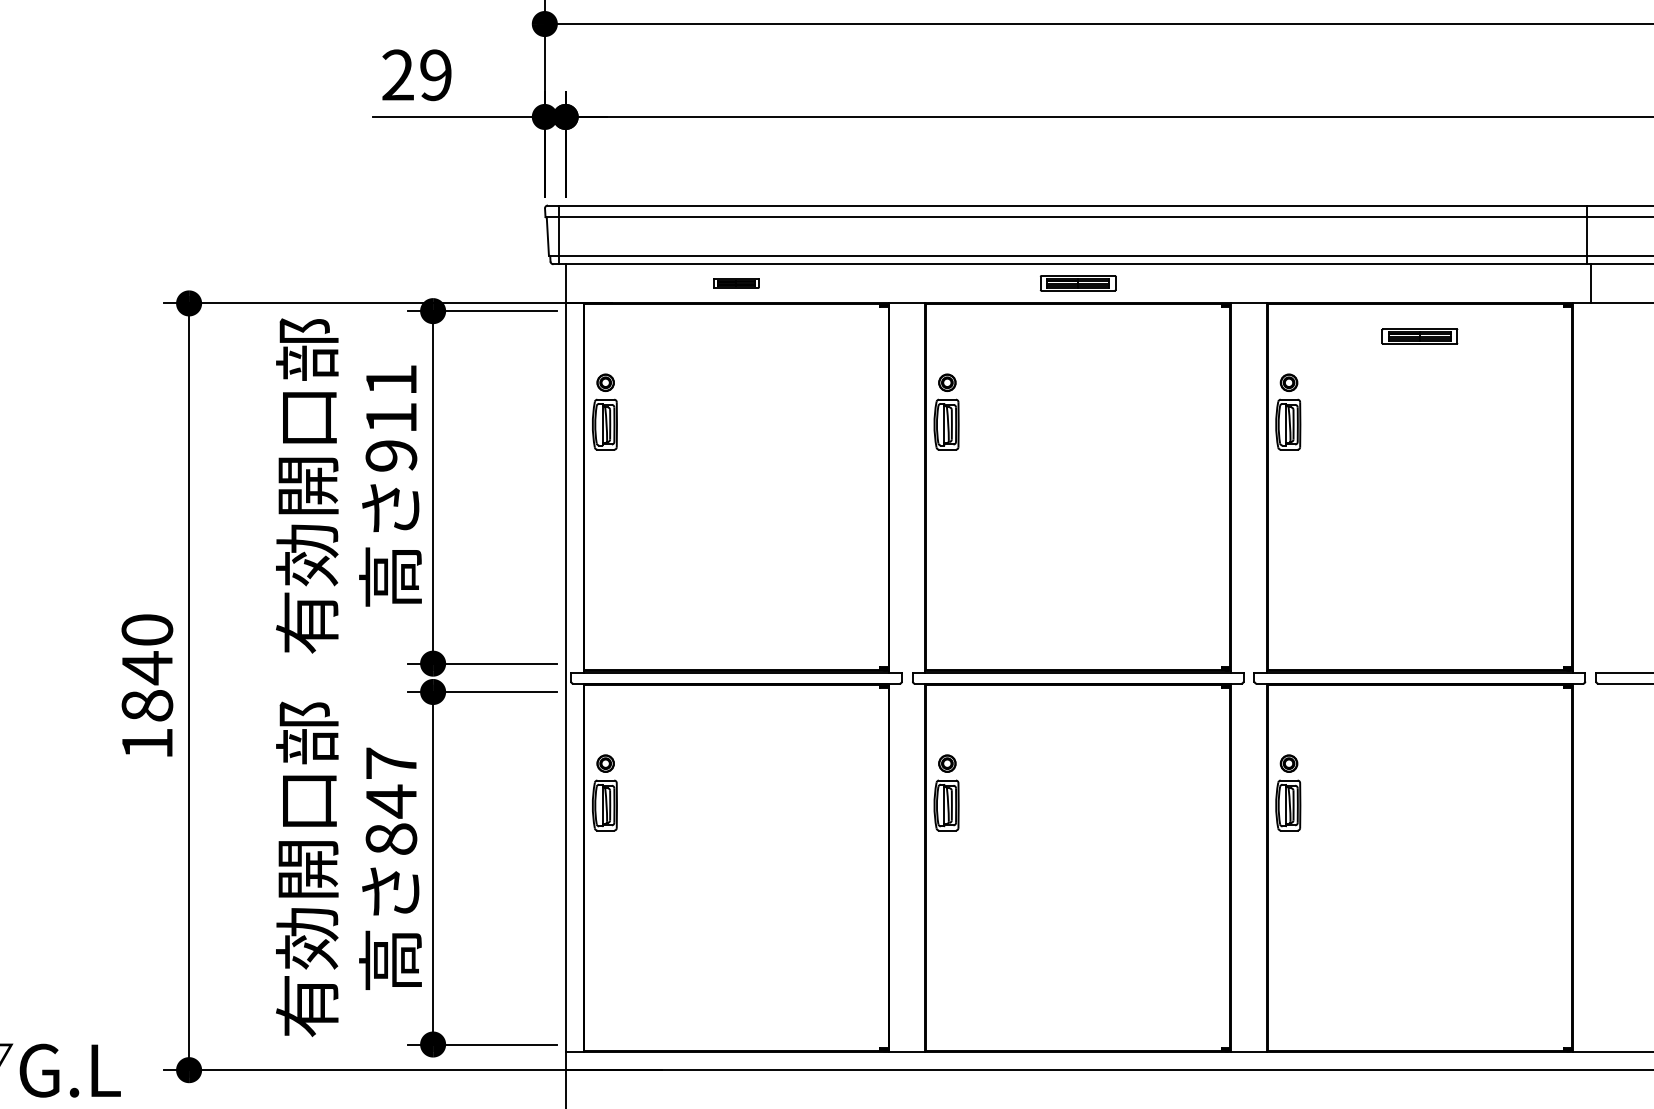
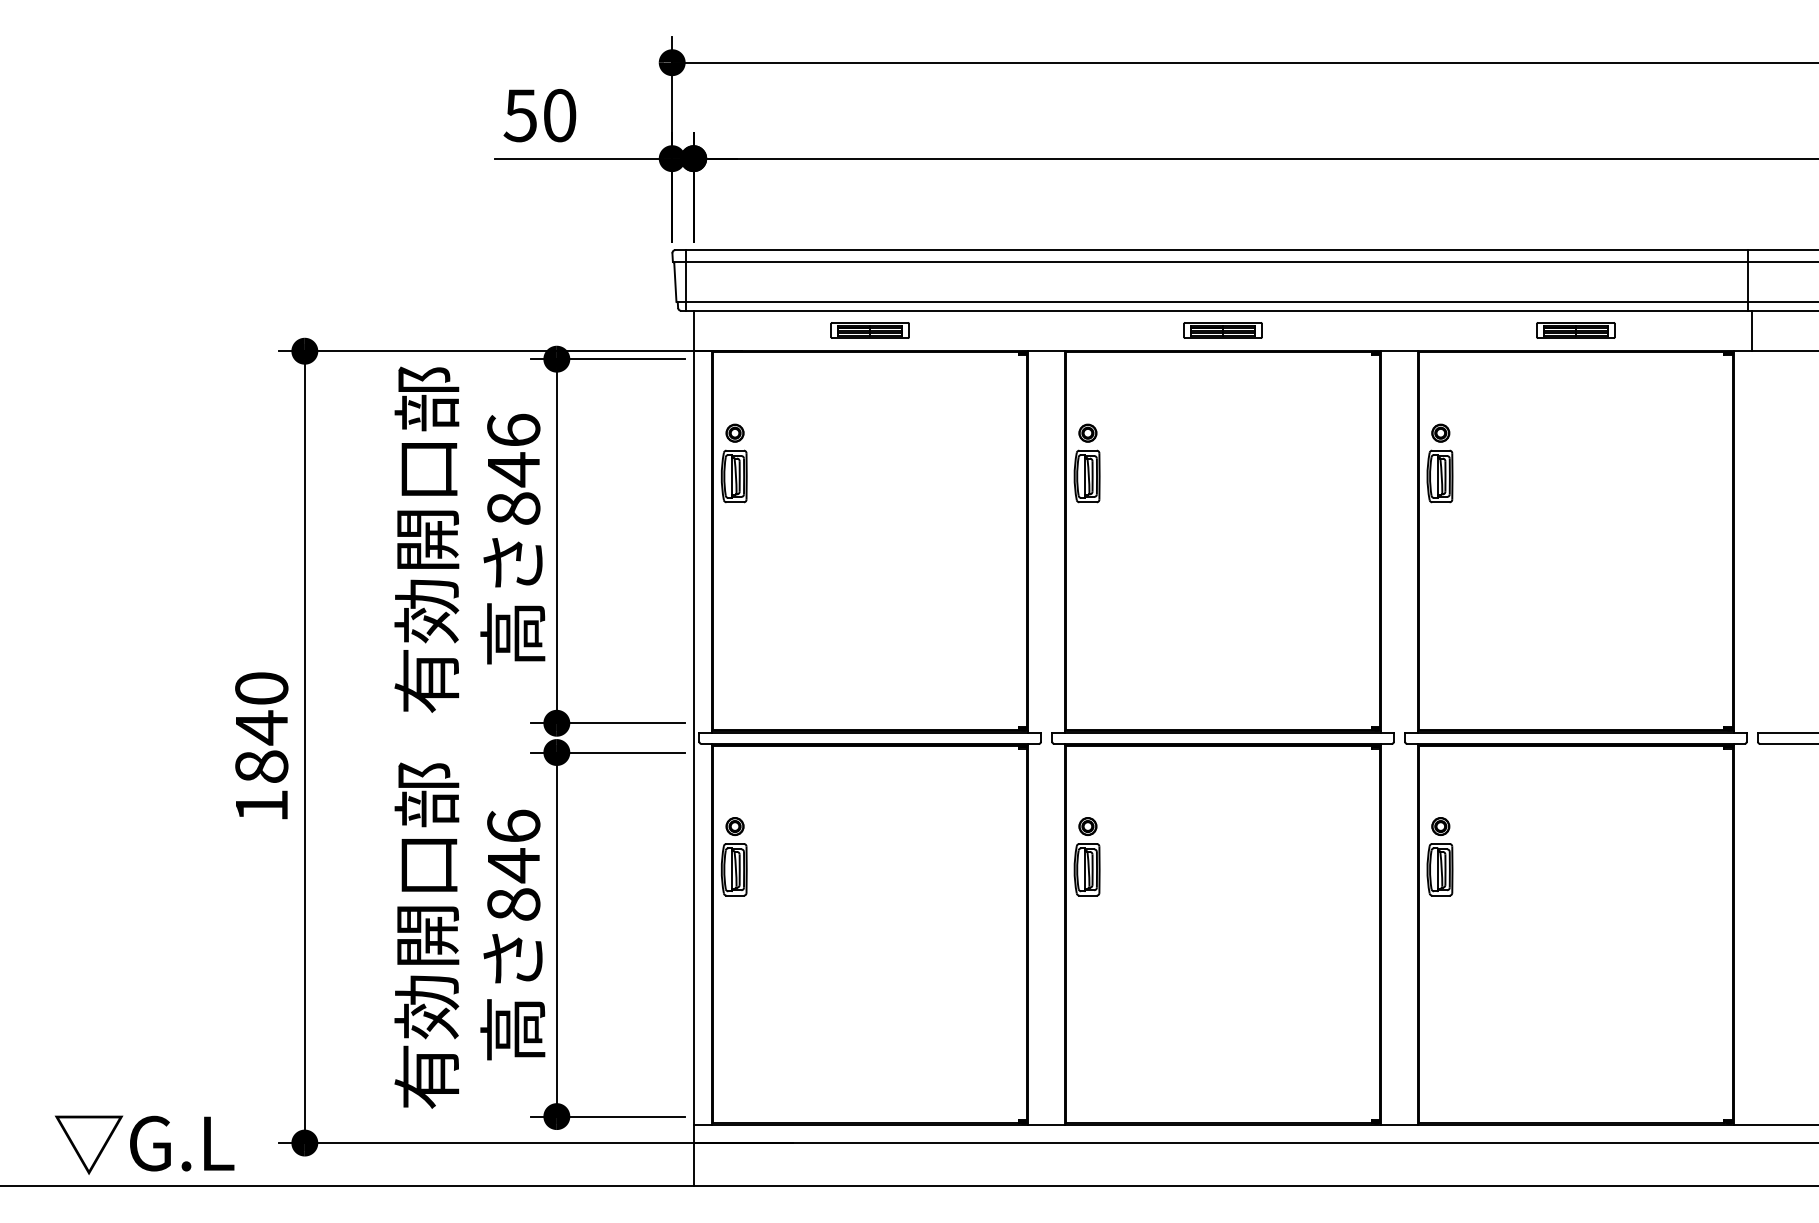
text: (416, 75) -> (539, 115), 29 -> 50
part: (735, 283) -> (869, 330), size x1.67
part: (1419, 336) -> (1575, 330), moved
text: (391, 416) -> (513, 468), 911 -> 846
text: (391, 762) -> (513, 825), 847 -> 846

